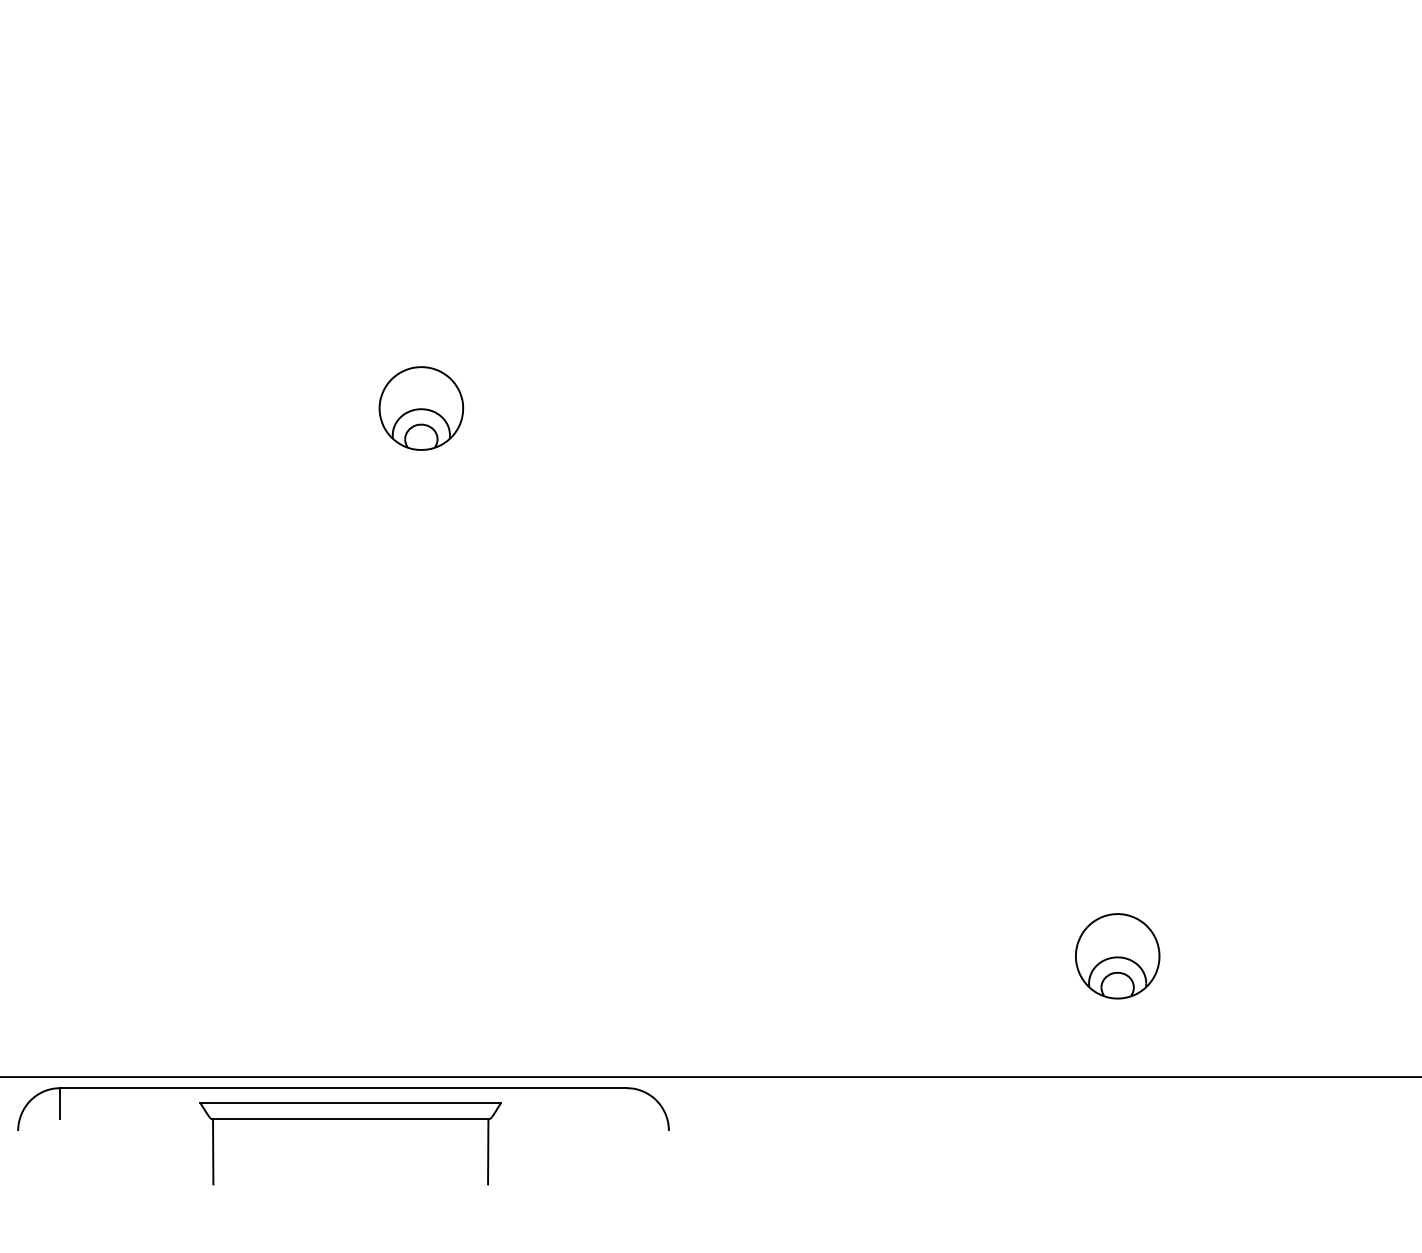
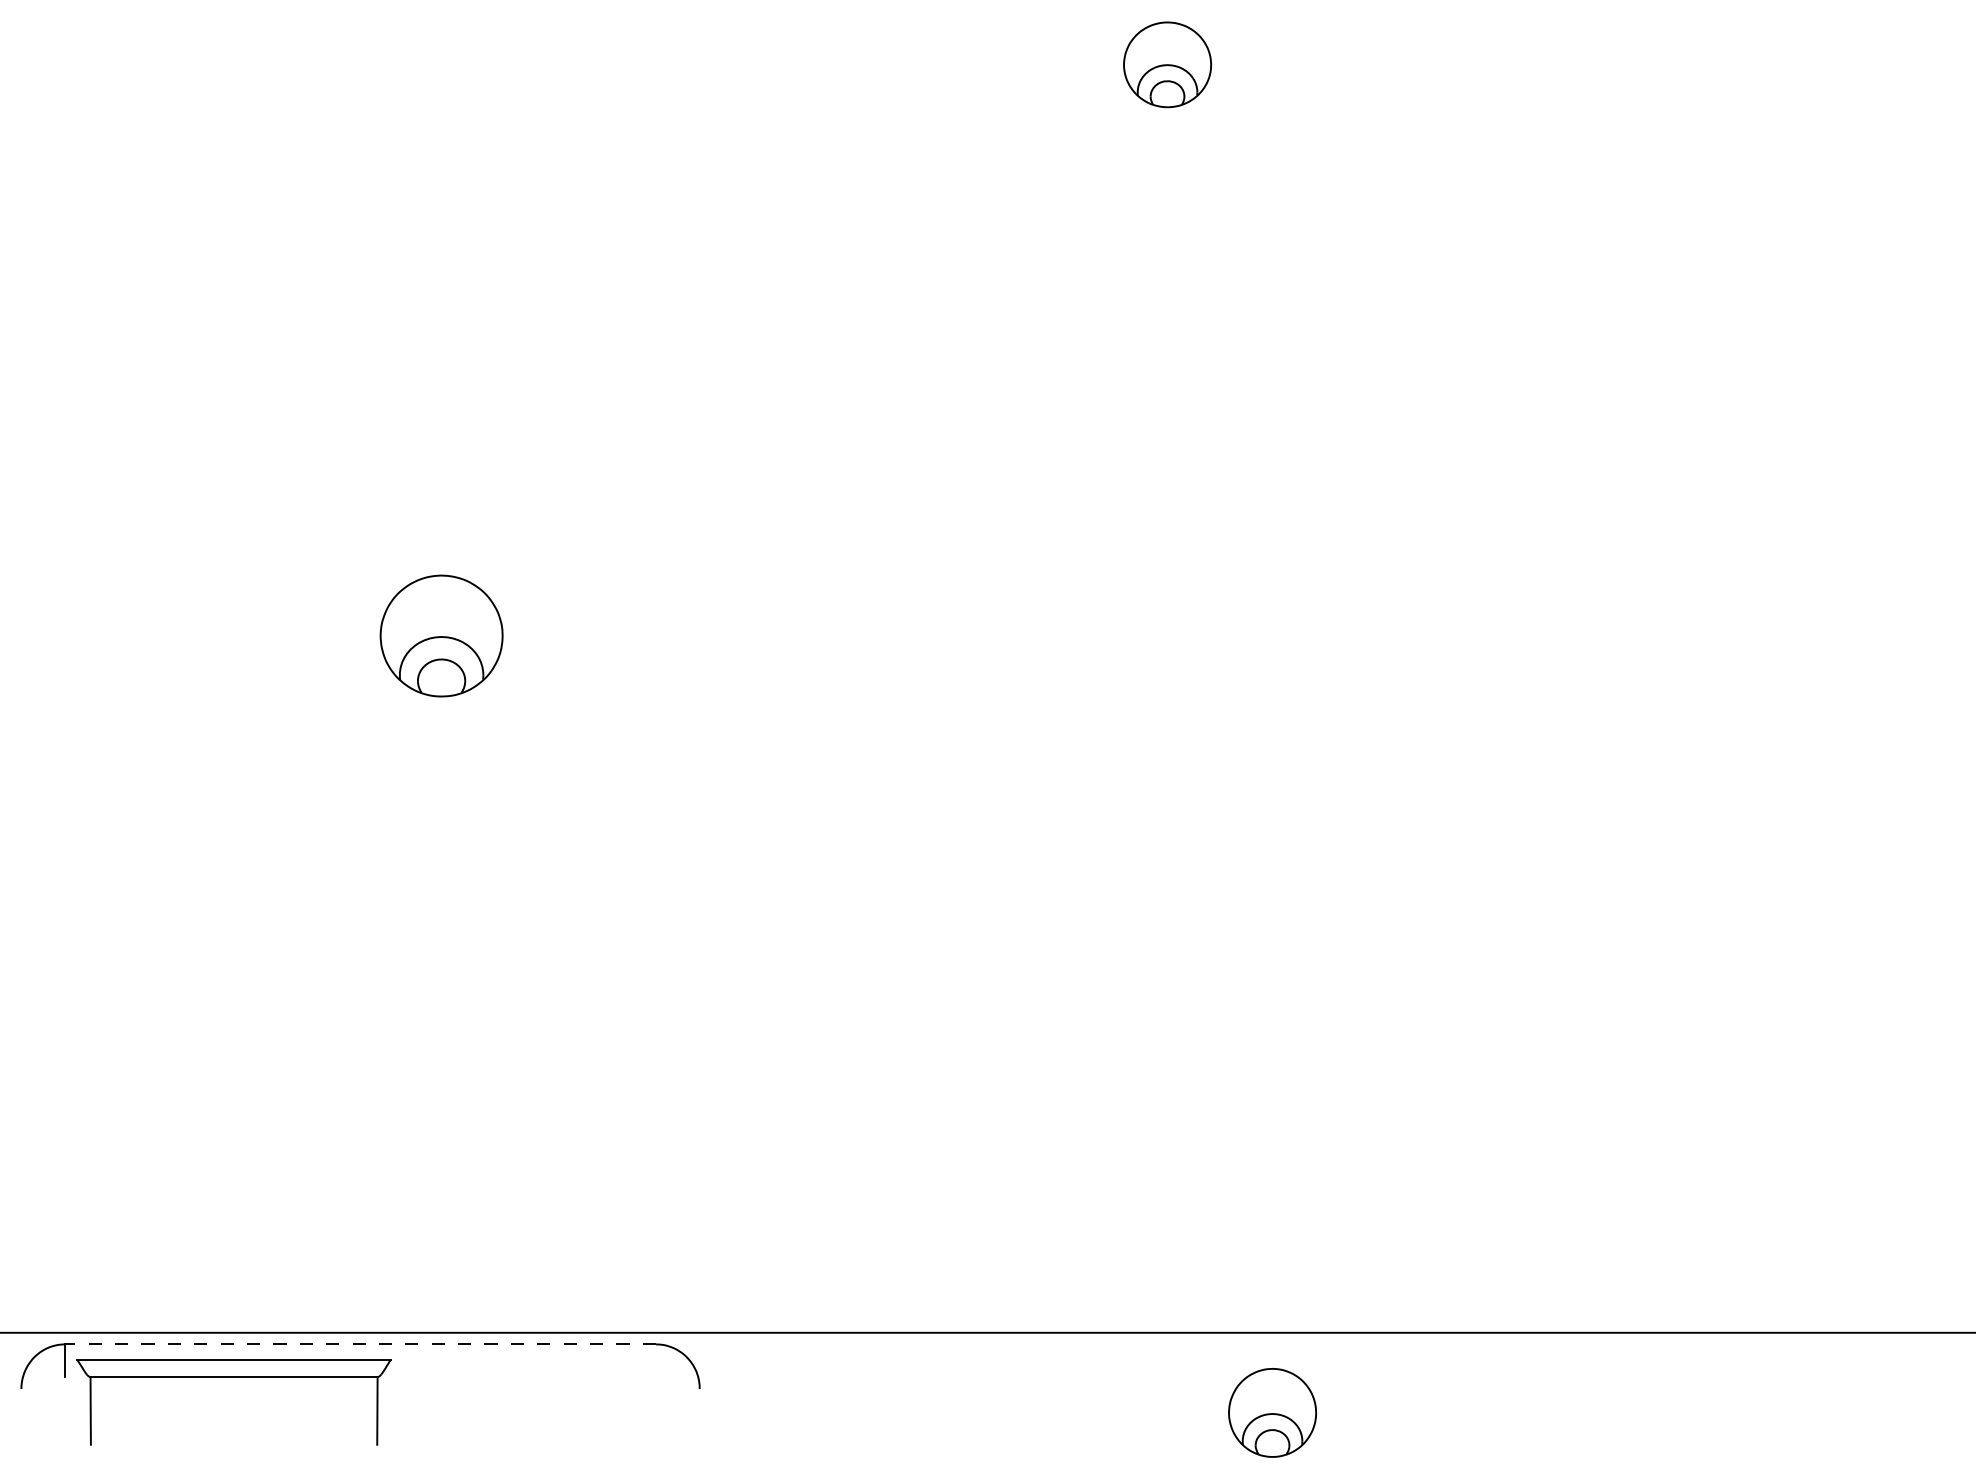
part: (421, 408) -> (441, 635), size x1.4
part: (1117, 955) -> (1272, 1412), moved
line: (343, 1088) -> (360, 1344), solid -> dashed
part: (350, 1119) -> (233, 1377), moved

